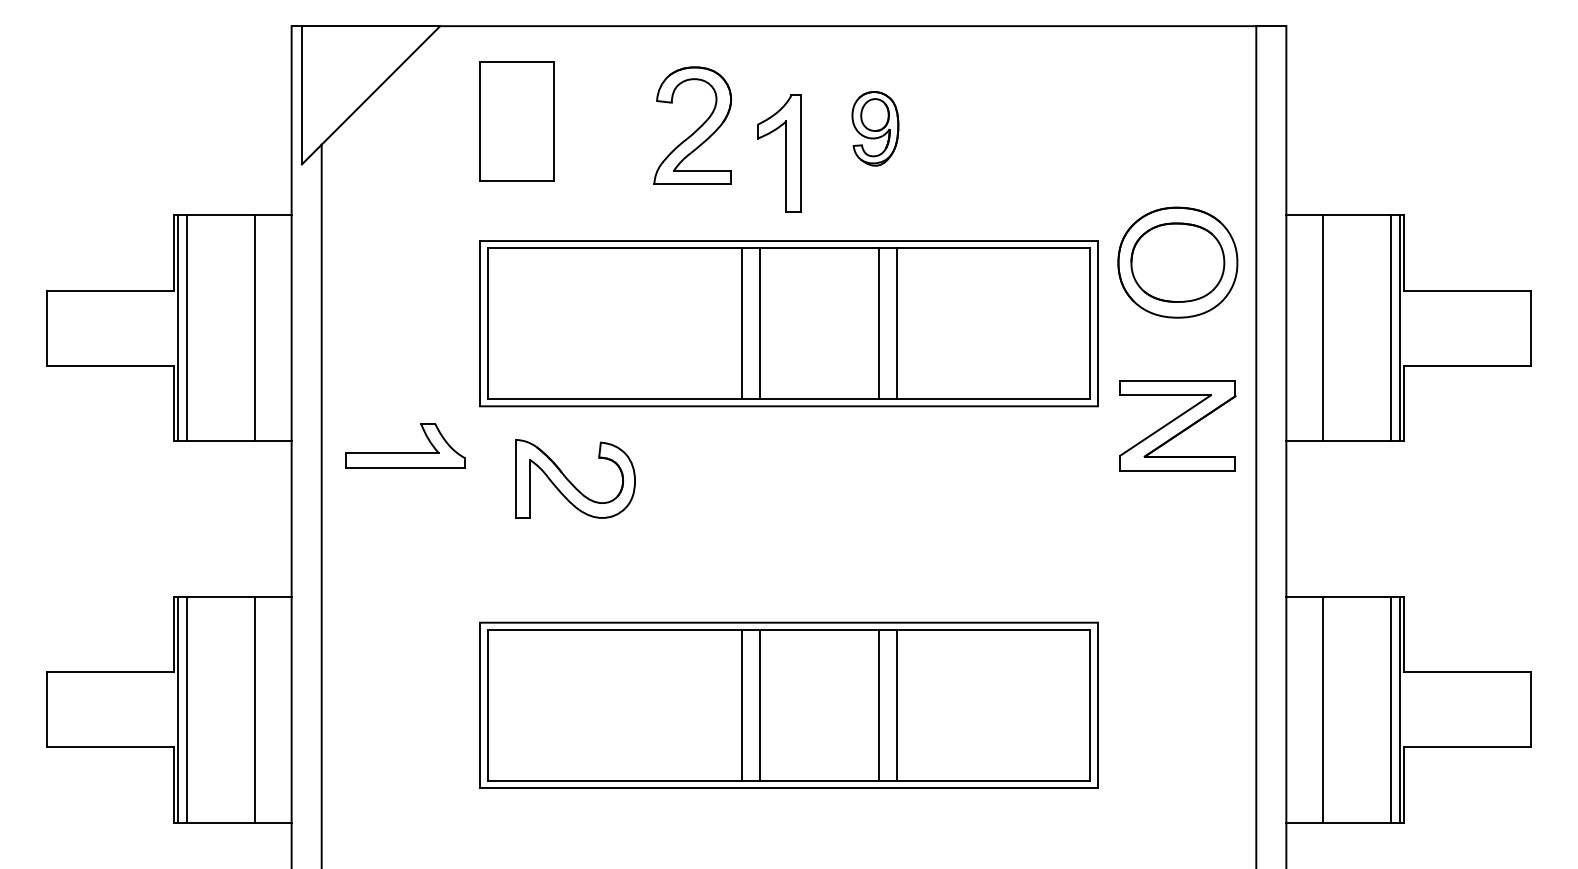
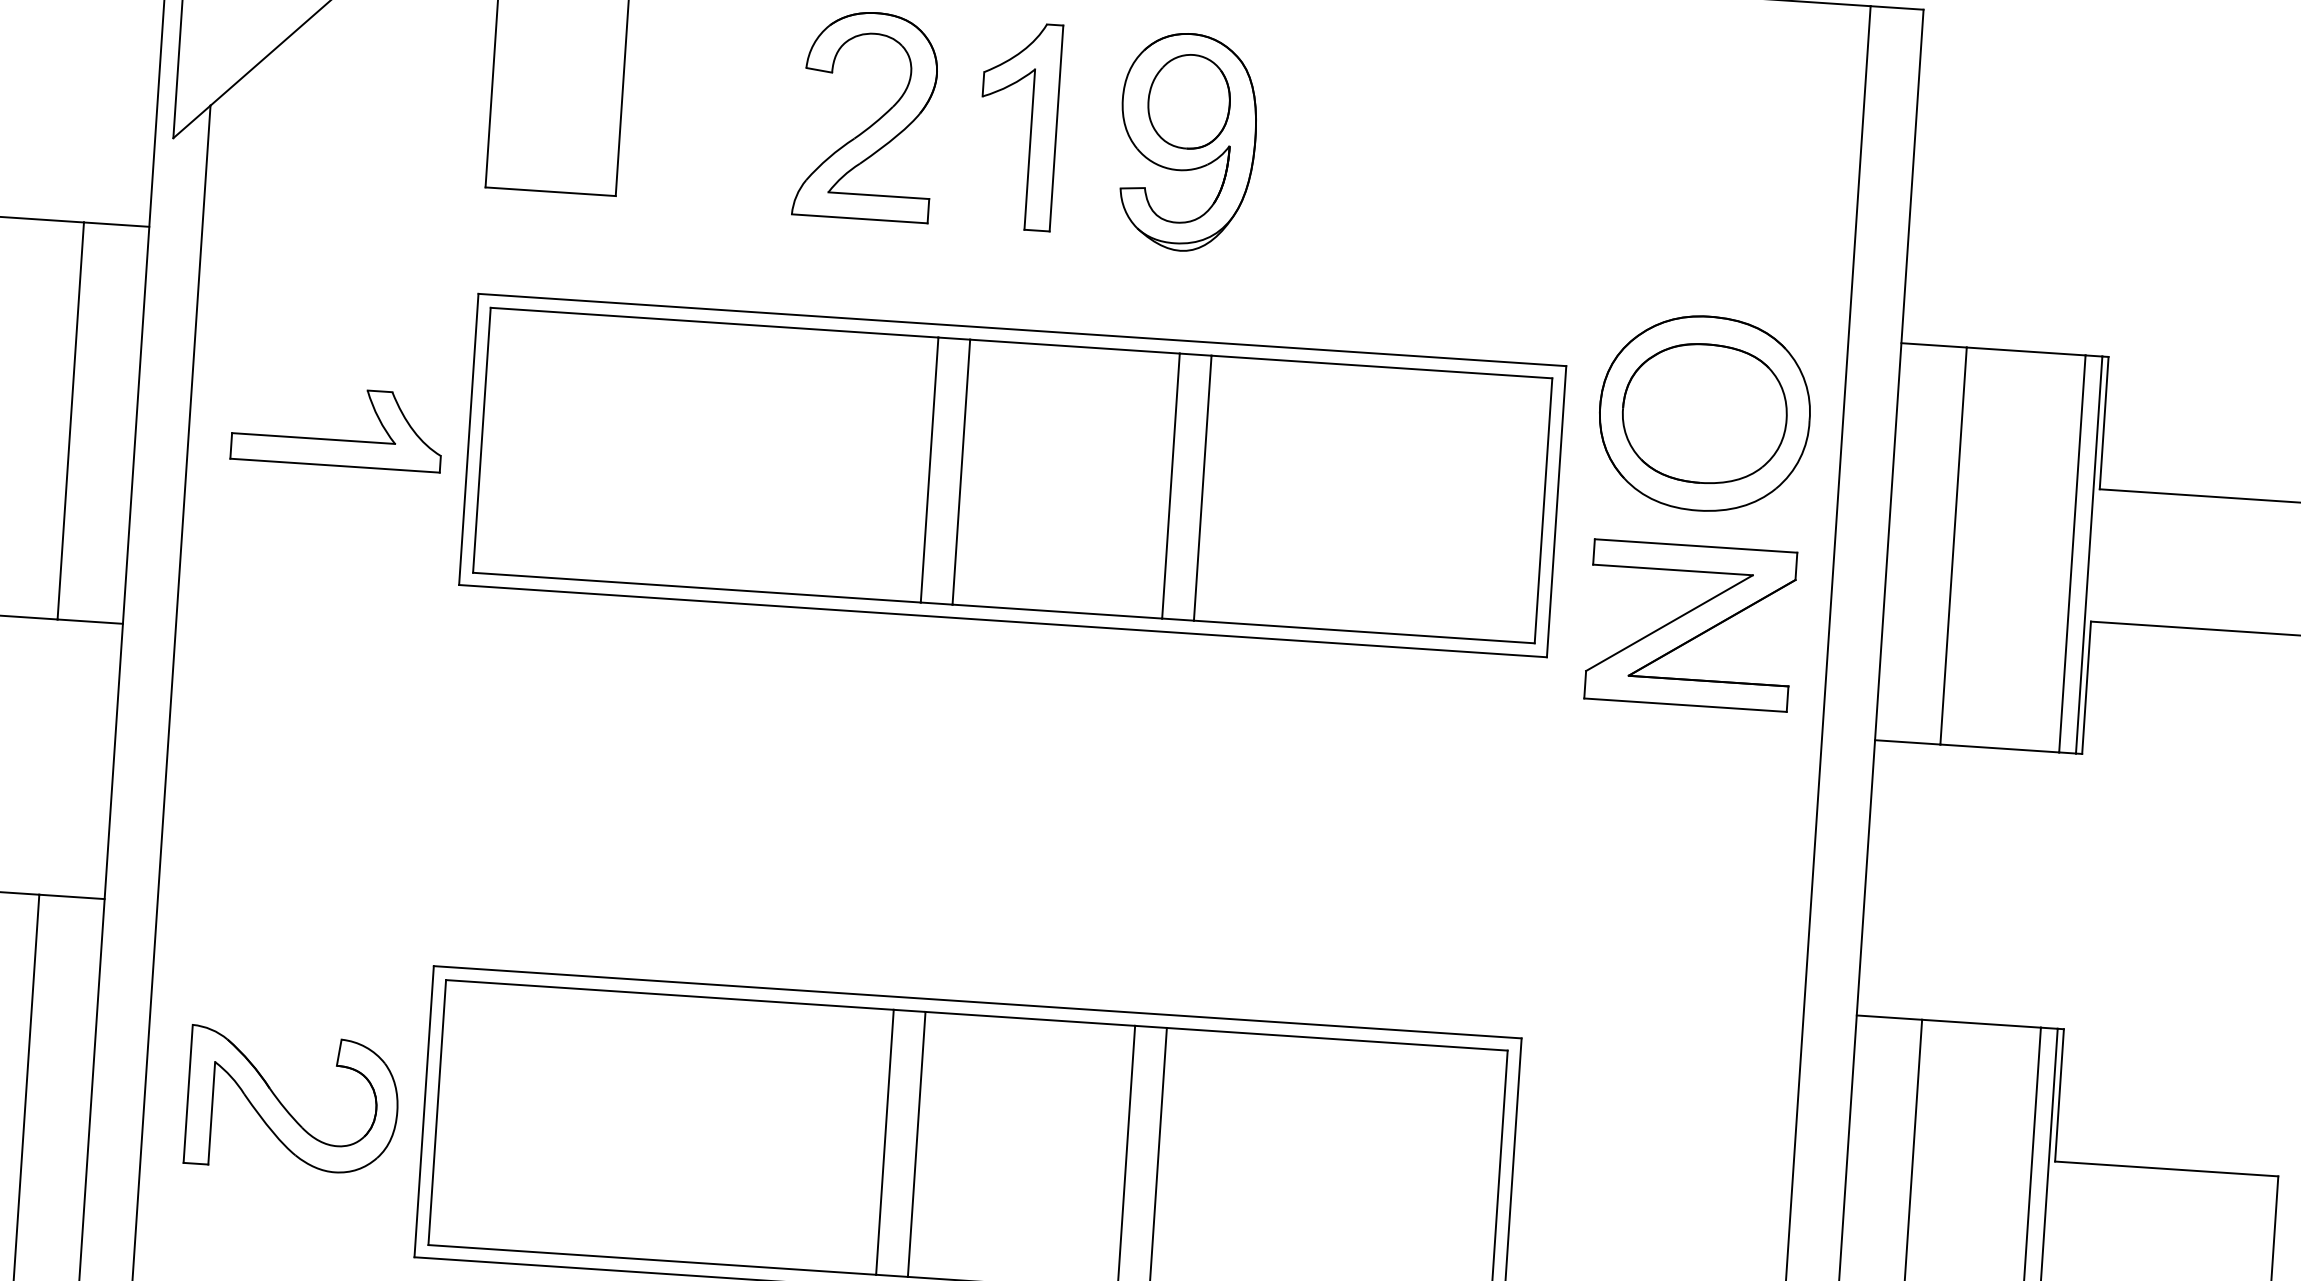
part: (875, 128) -> (1187, 141), size x1.67
part: (779, 153) -> (1019, 125), moved
part: (1177, 425) -> (1690, 624), moved
part: (405, 452) -> (336, 439), moved
part: (575, 478) -> (292, 1099), moved

